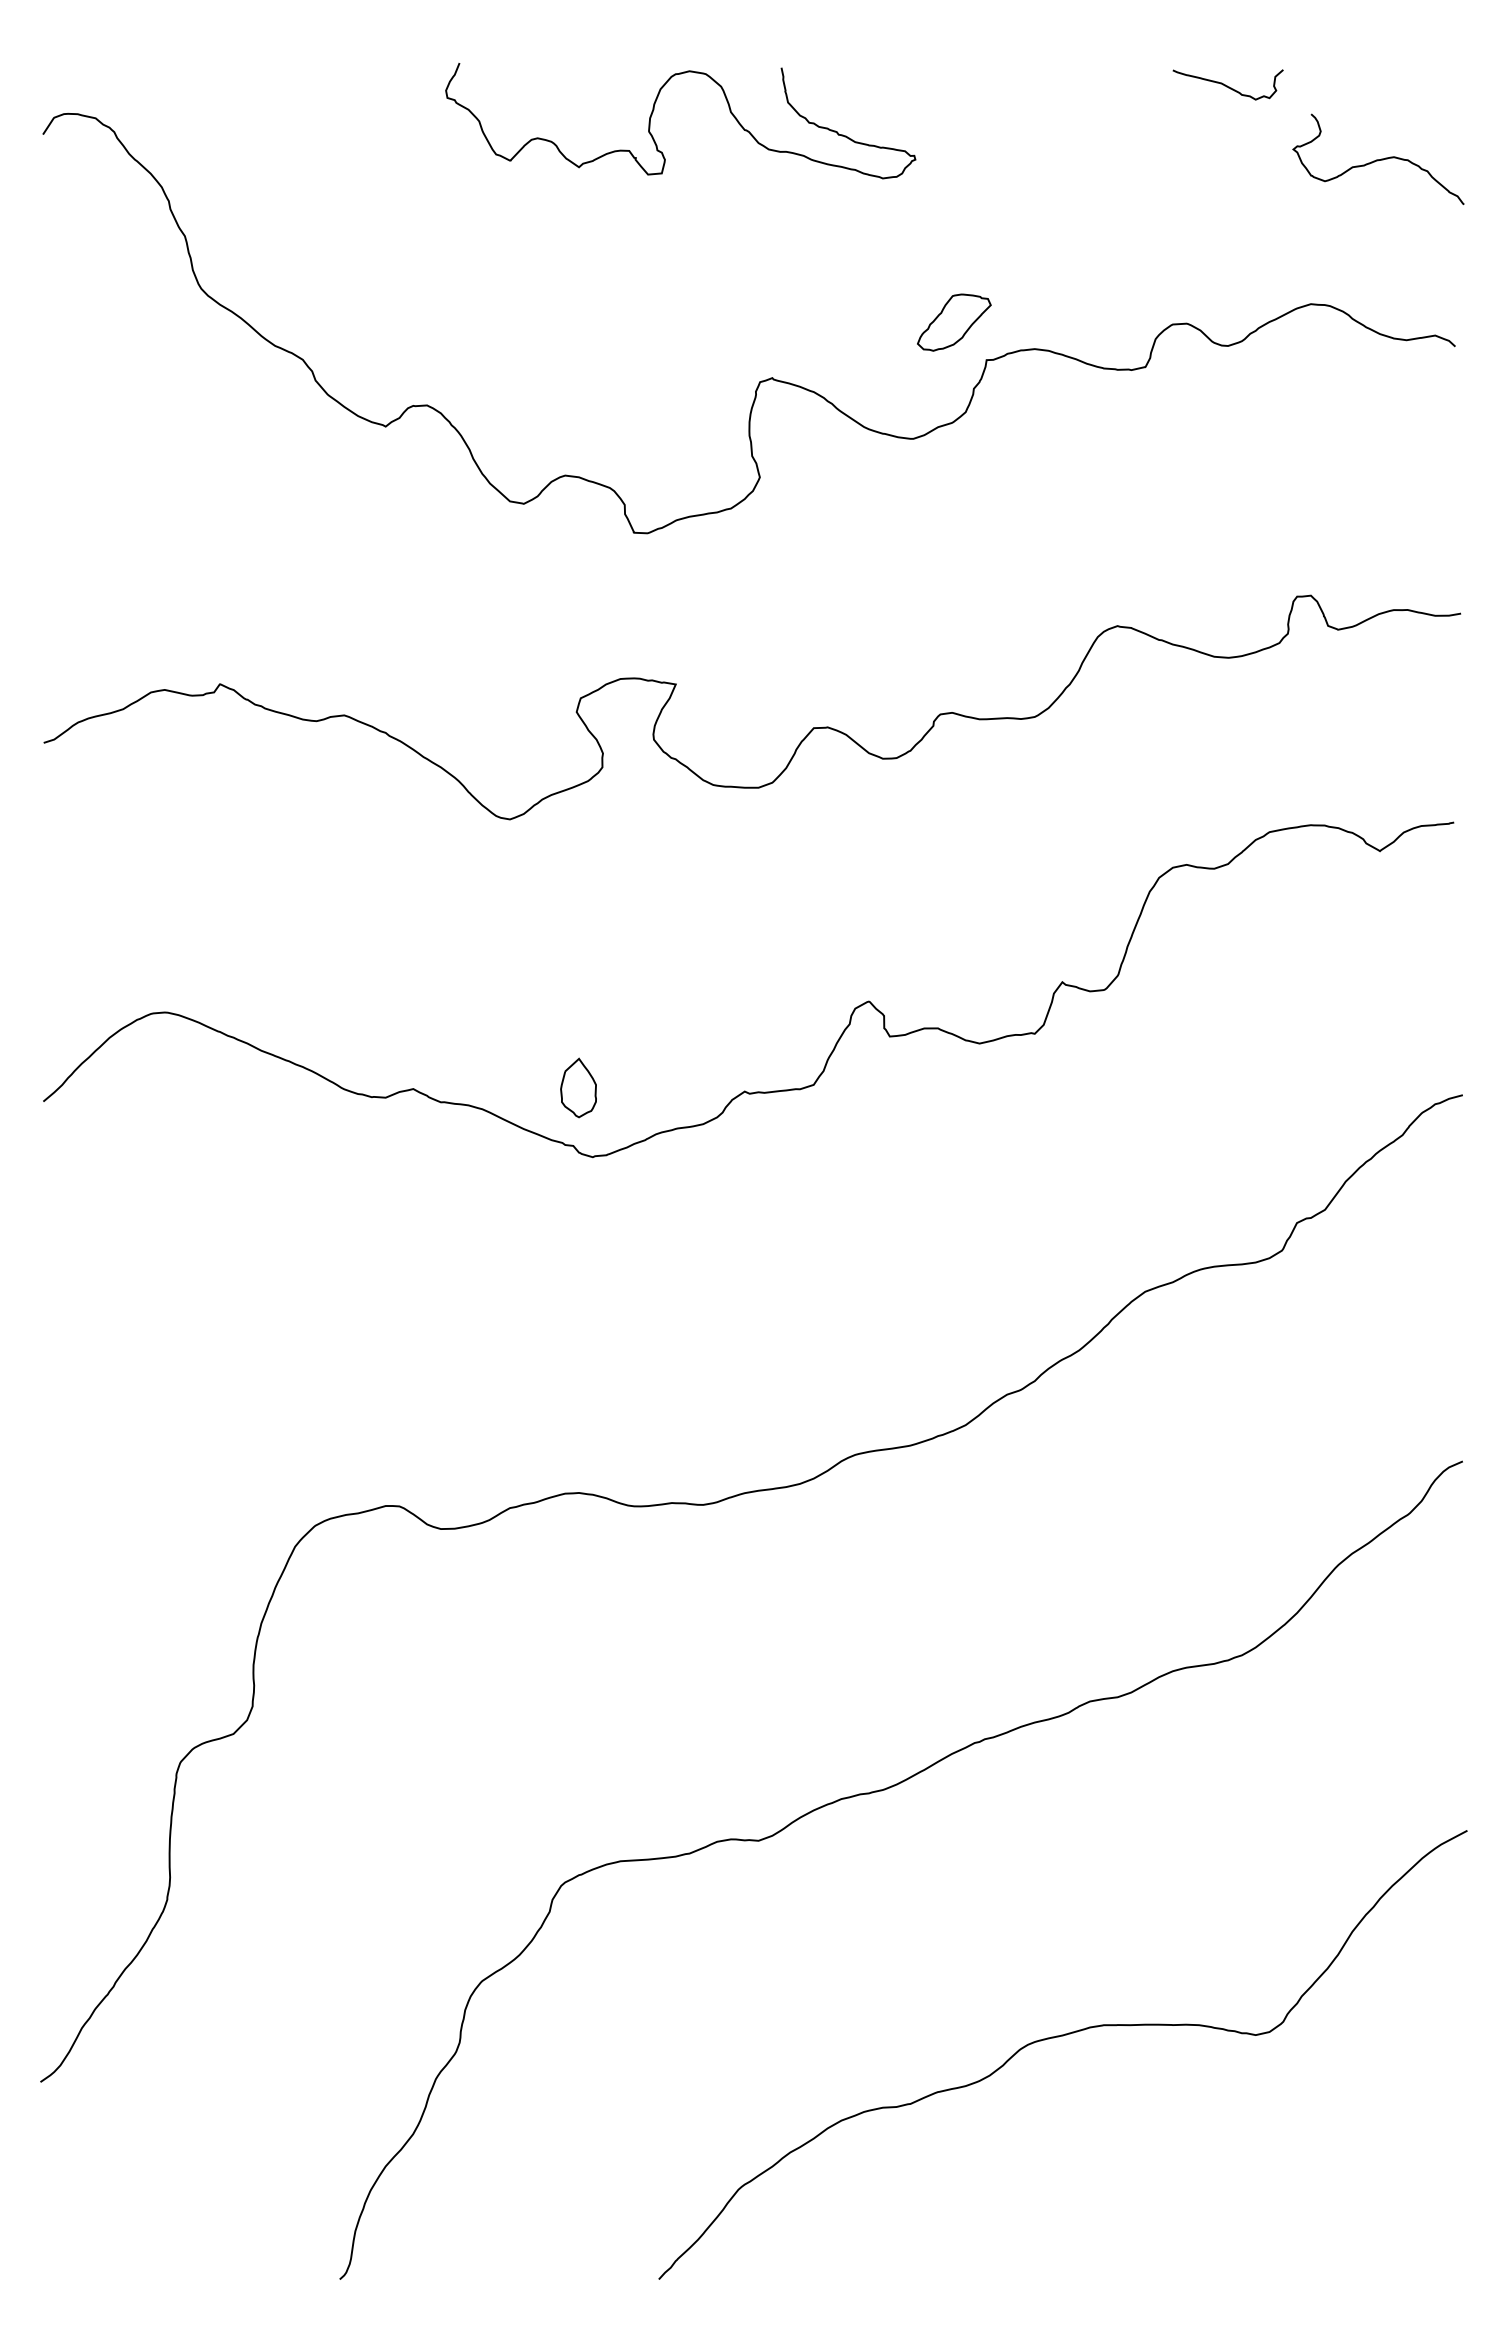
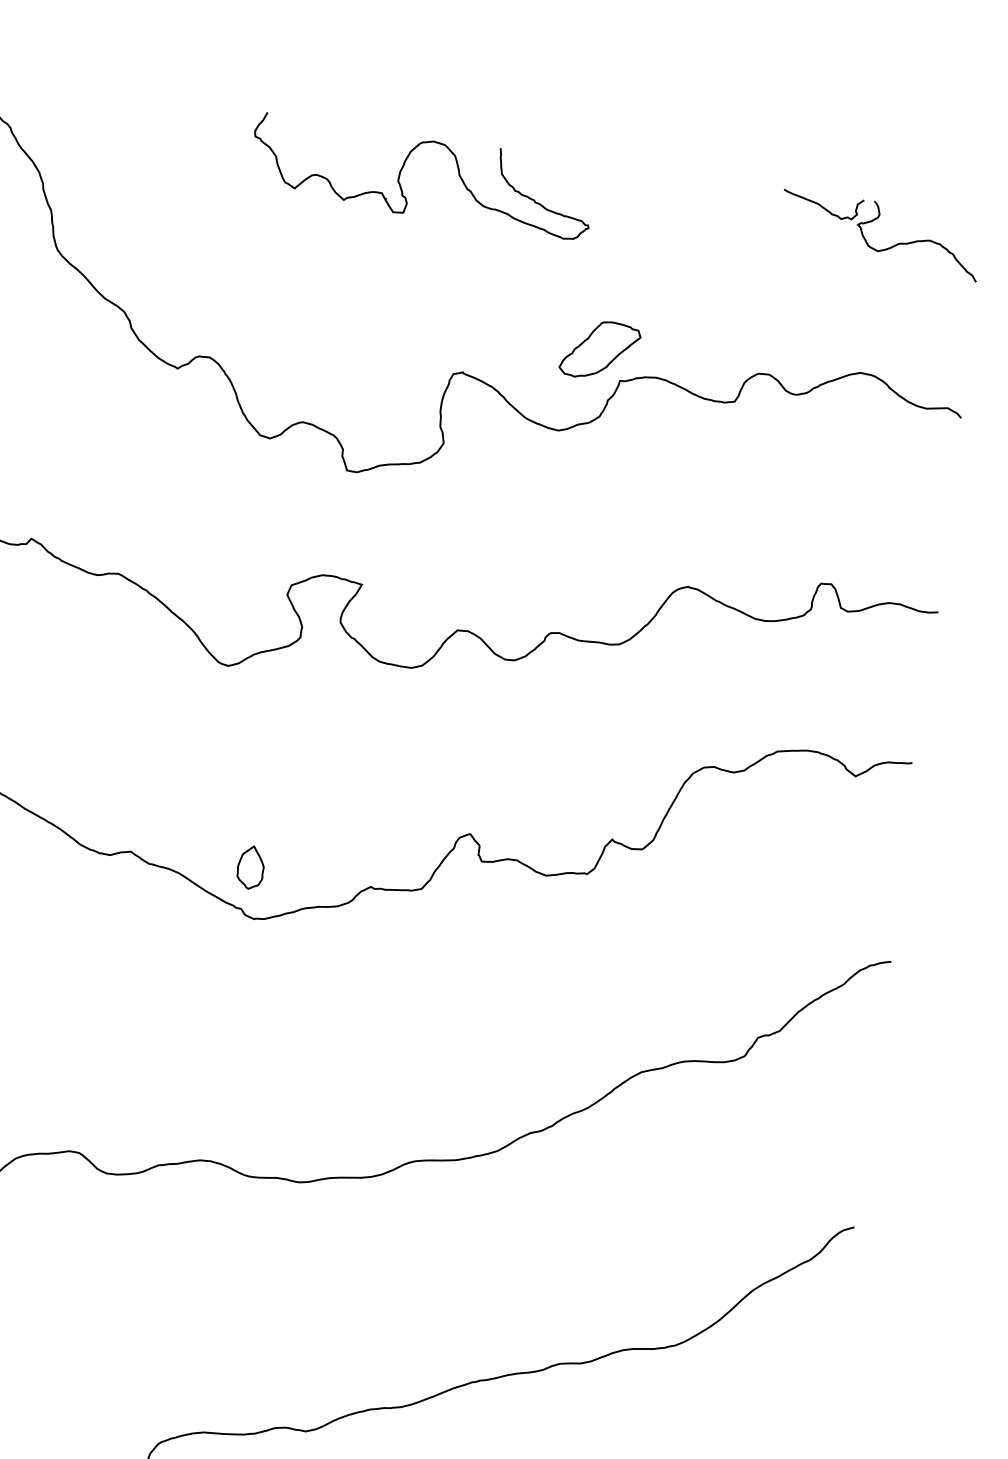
curve: (1378, 159) -> (918, 240), moved
part: (954, 322) -> (600, 350), size x1.43

